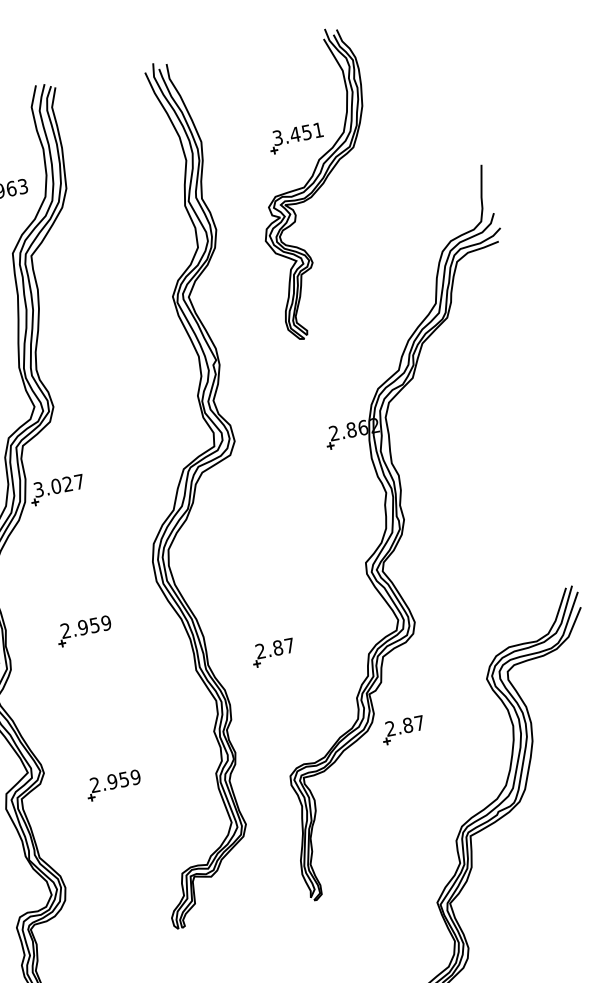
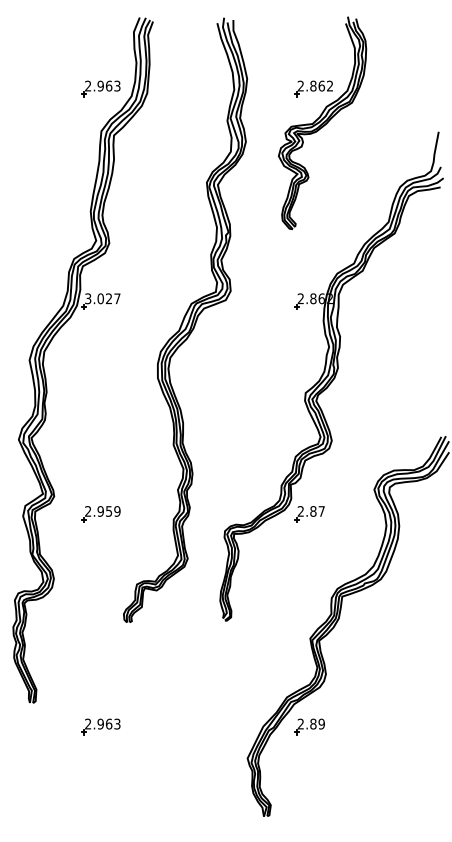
text: (296, 133) -> (314, 85), 3.451 -> 2.862
part: (83, 631) -> (100, 403), removed
part: (273, 653) -> (229, 443), removed

